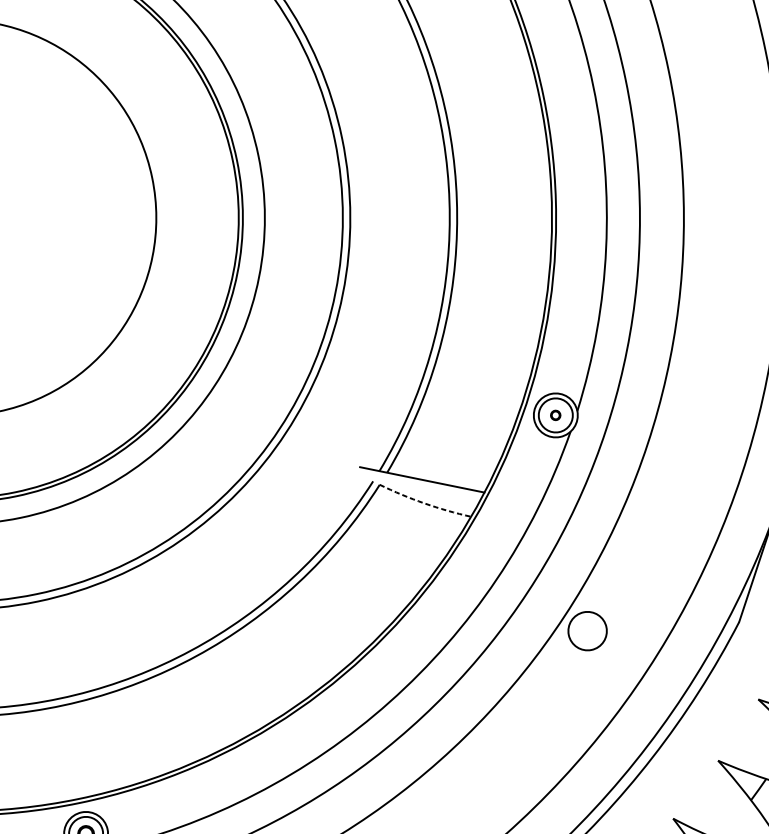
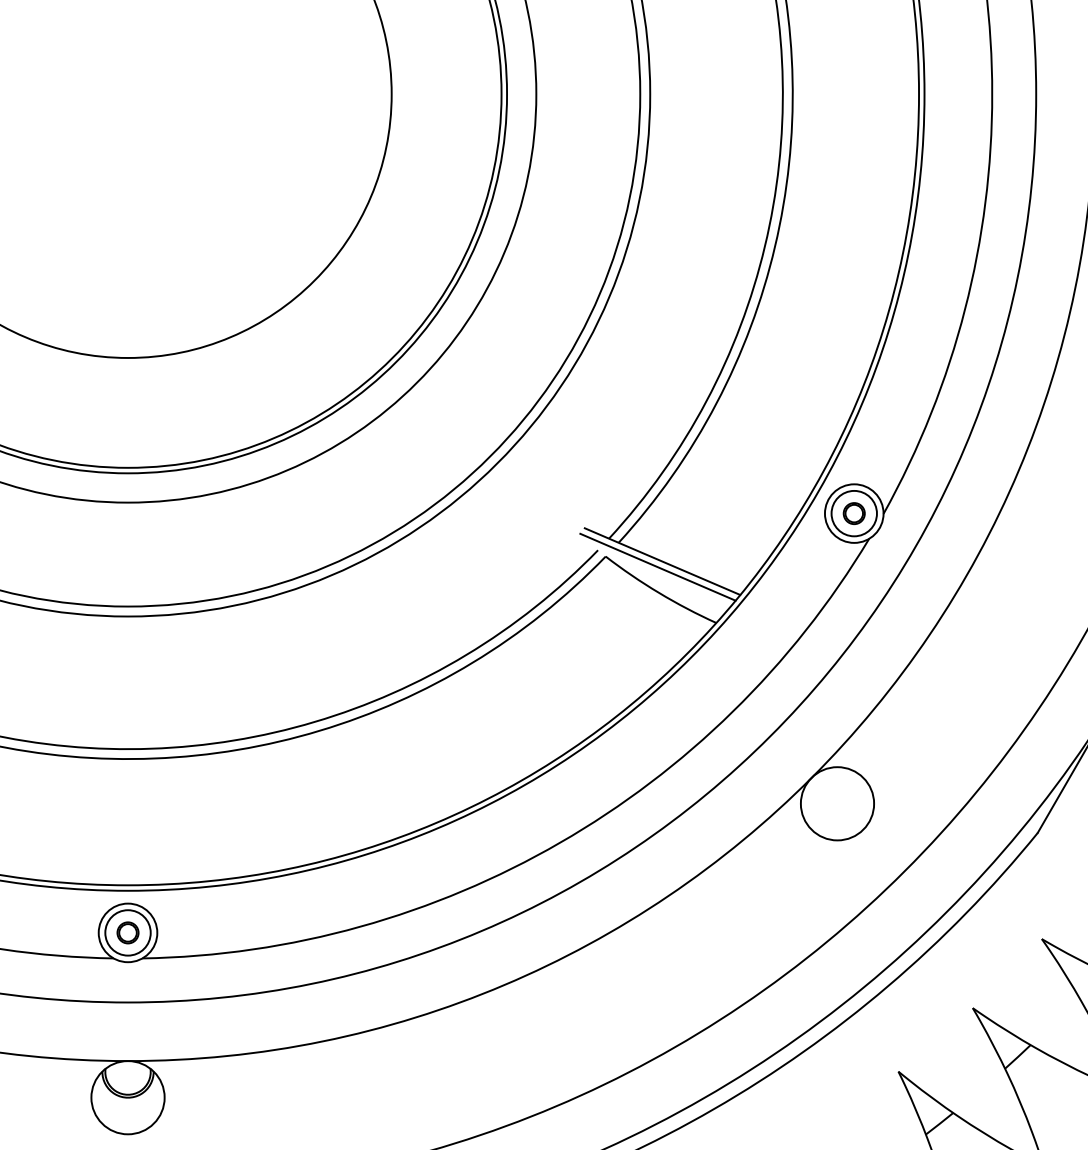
part: (555, 415) -> (853, 513), size x1.67
line: (419, 484) -> (657, 566), added
arc: (424, 503) -> (659, 592), dashed -> solid
circle: (587, 630) -> (837, 803), size x1.43

